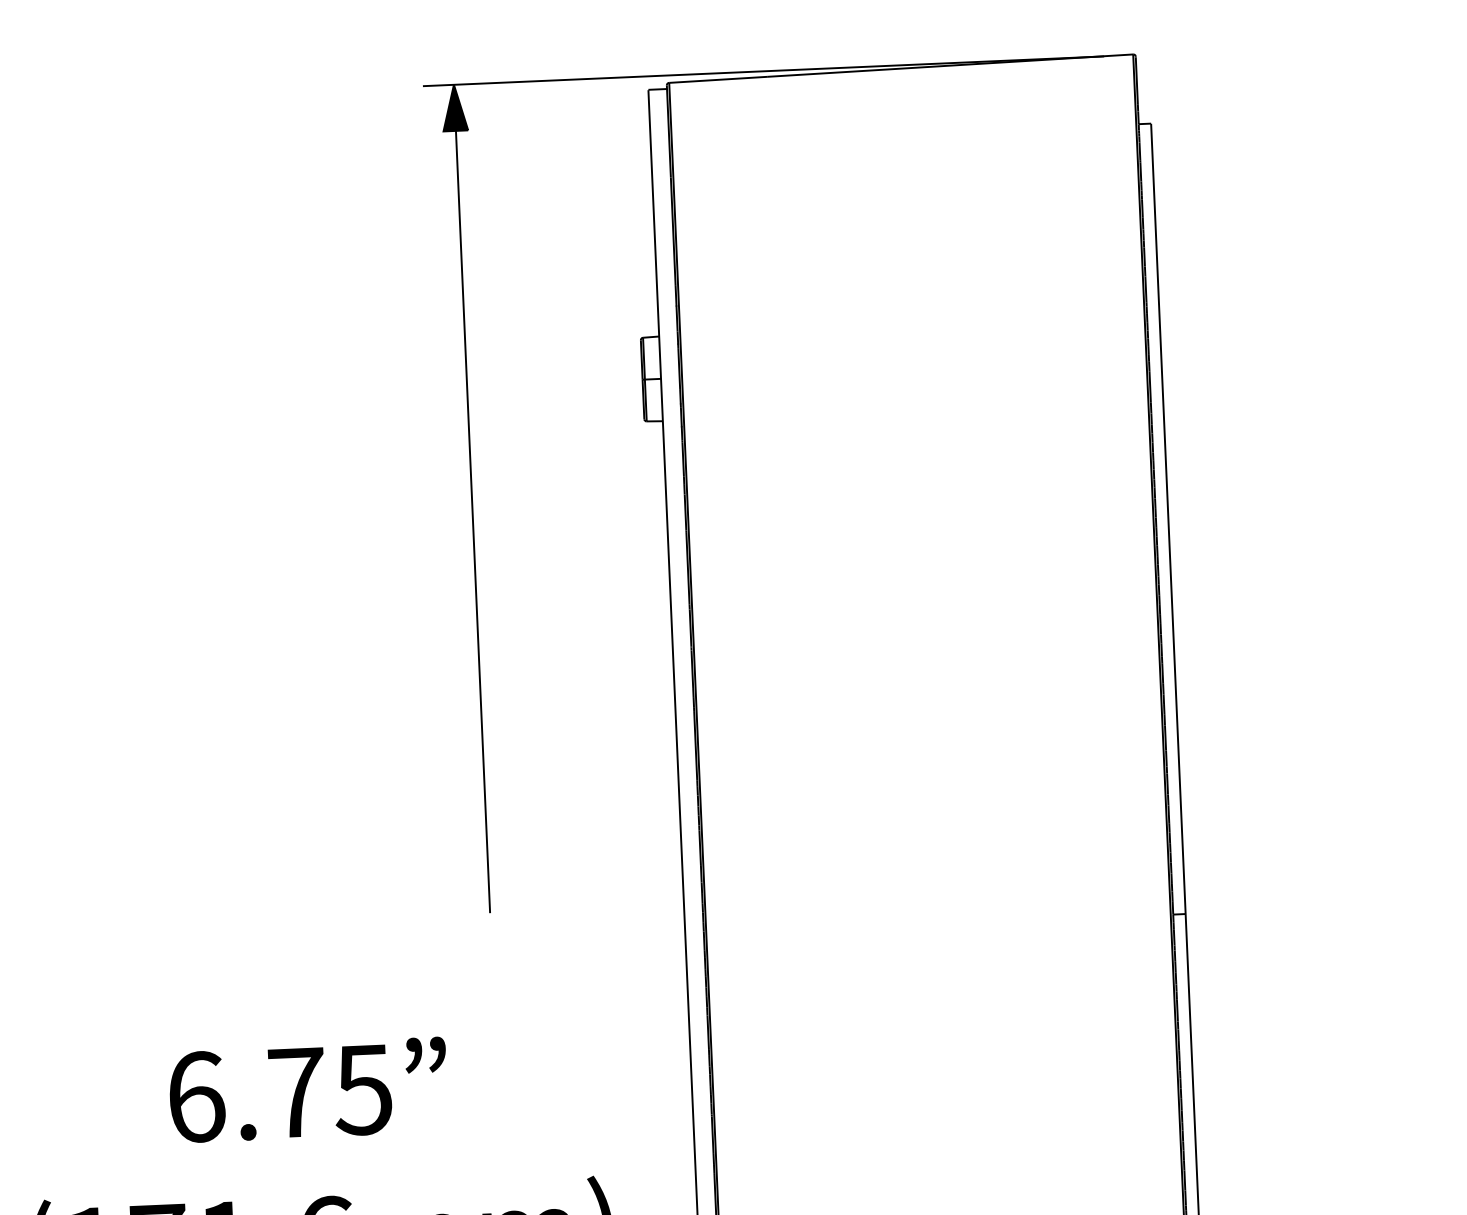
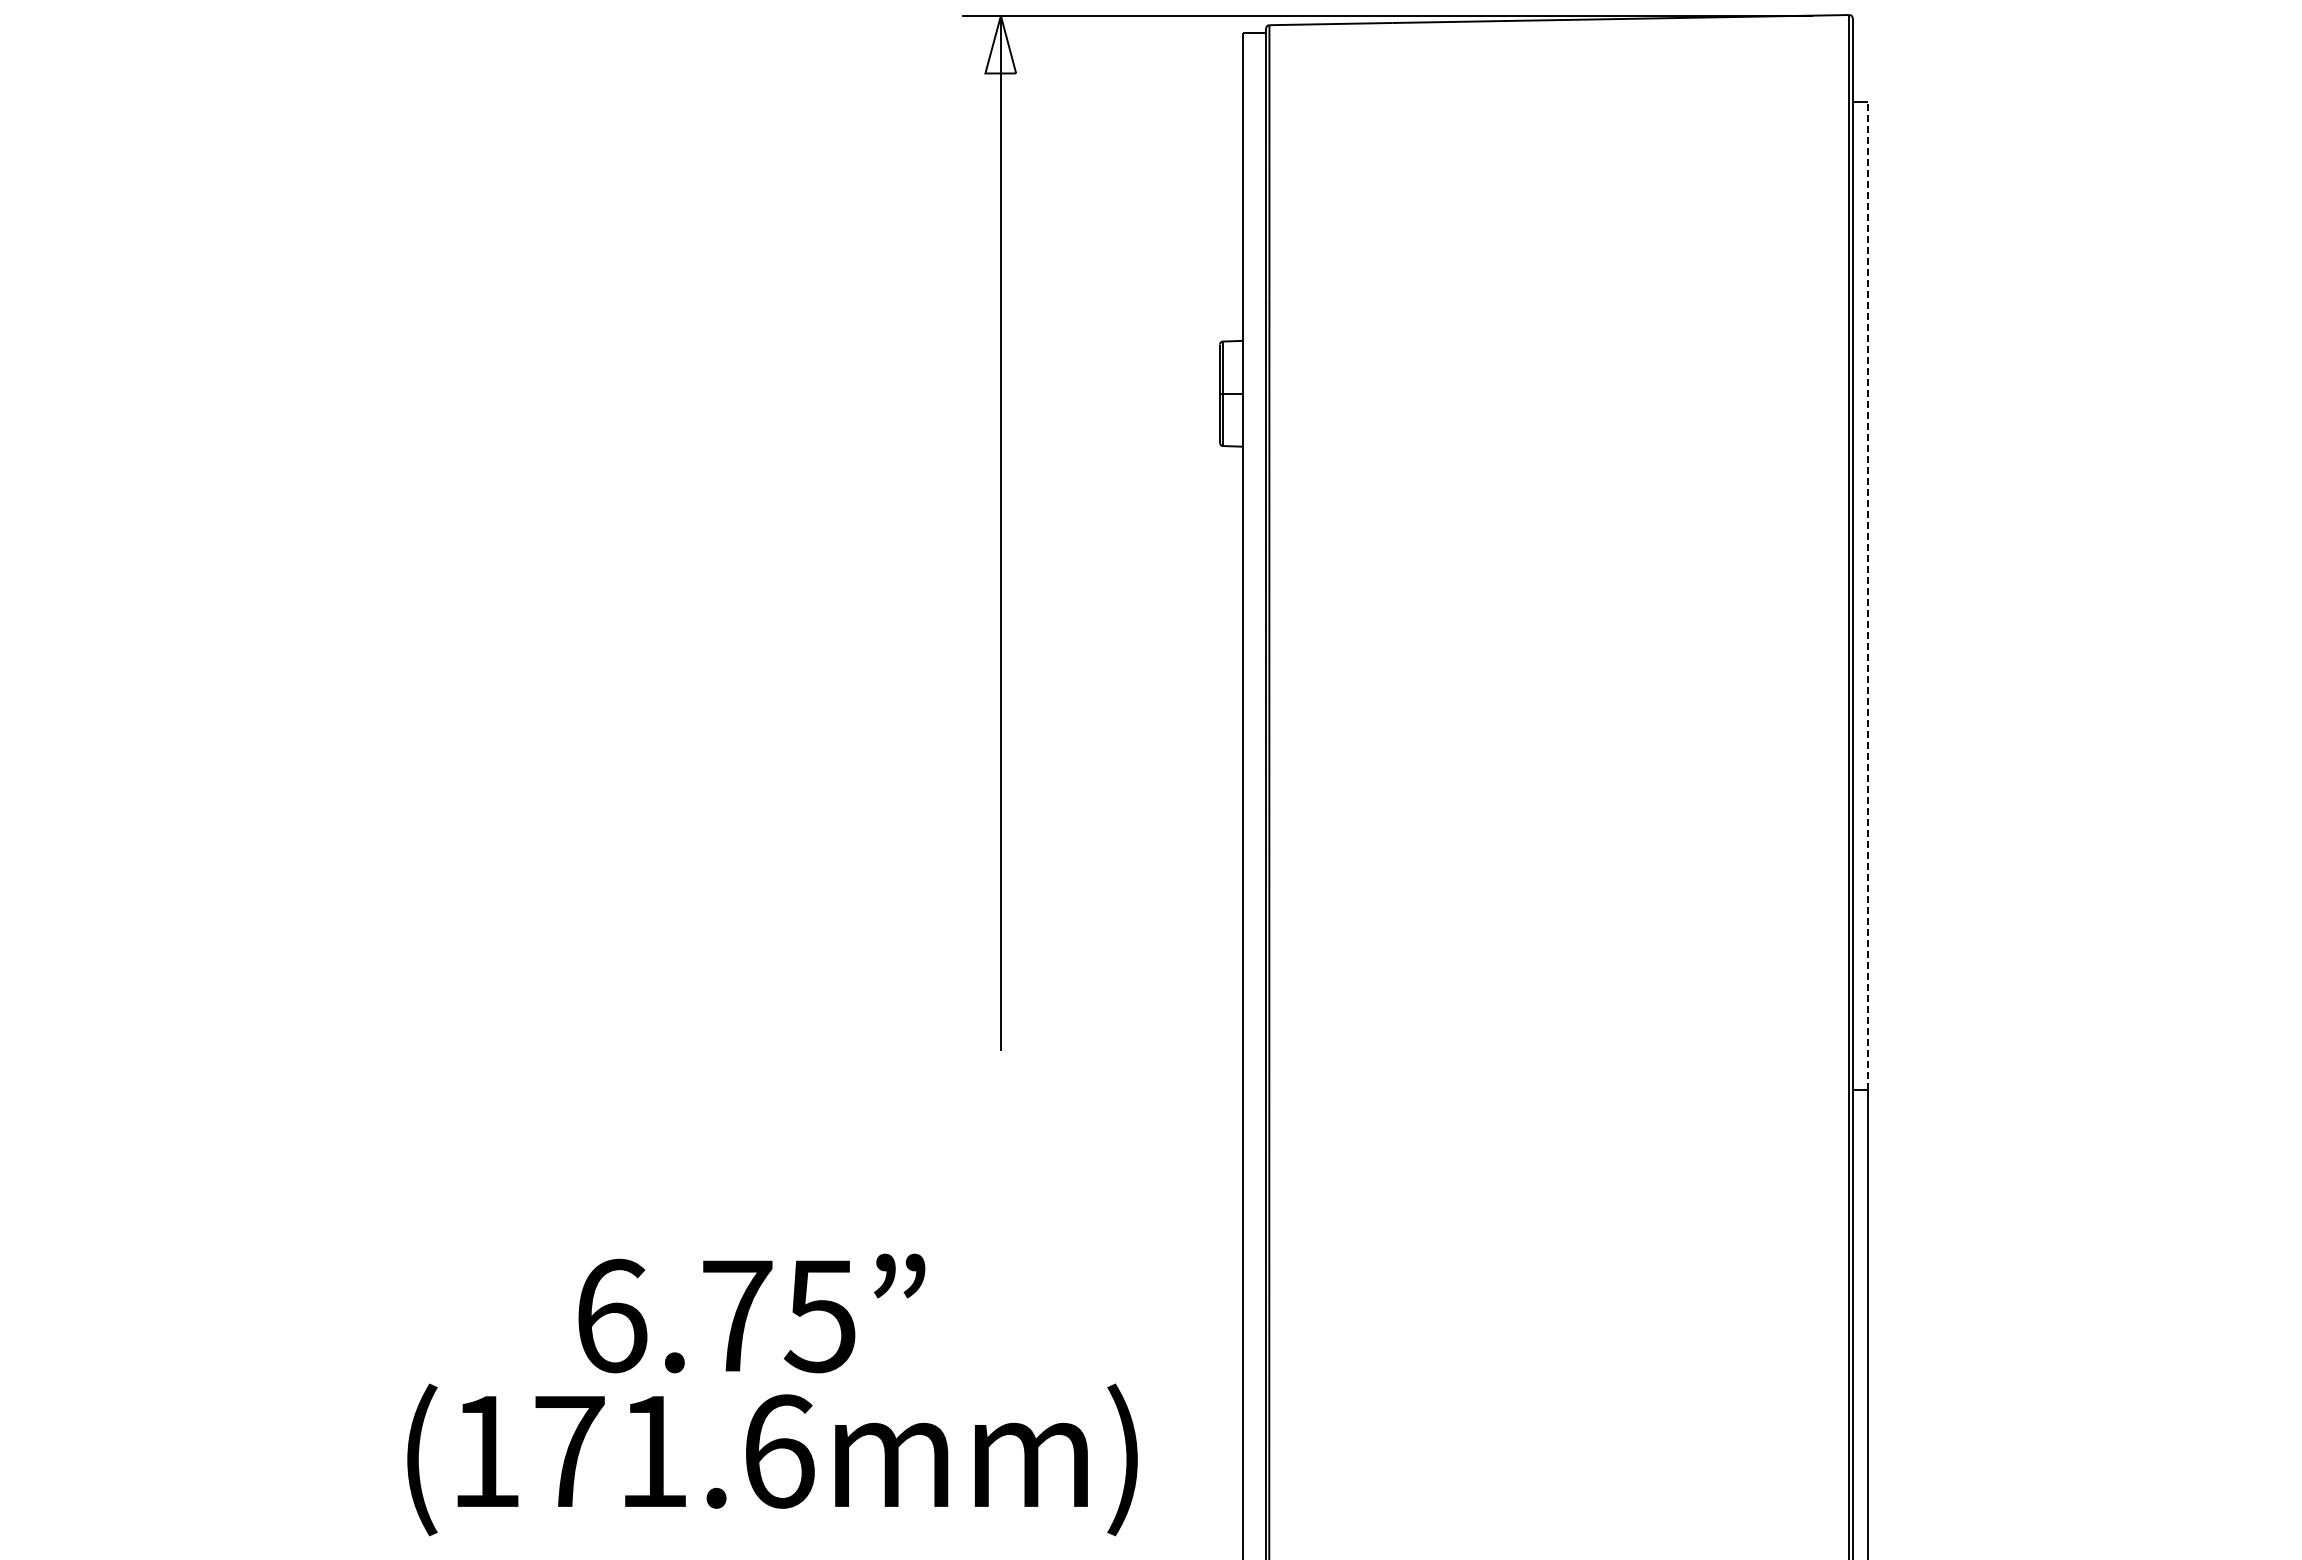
fill: (454, 107) -> (1000, 44), removed
line: (1168, 519) -> (1868, 596), solid -> dashed
text: (308, 1090) -> (751, 1313), moved

